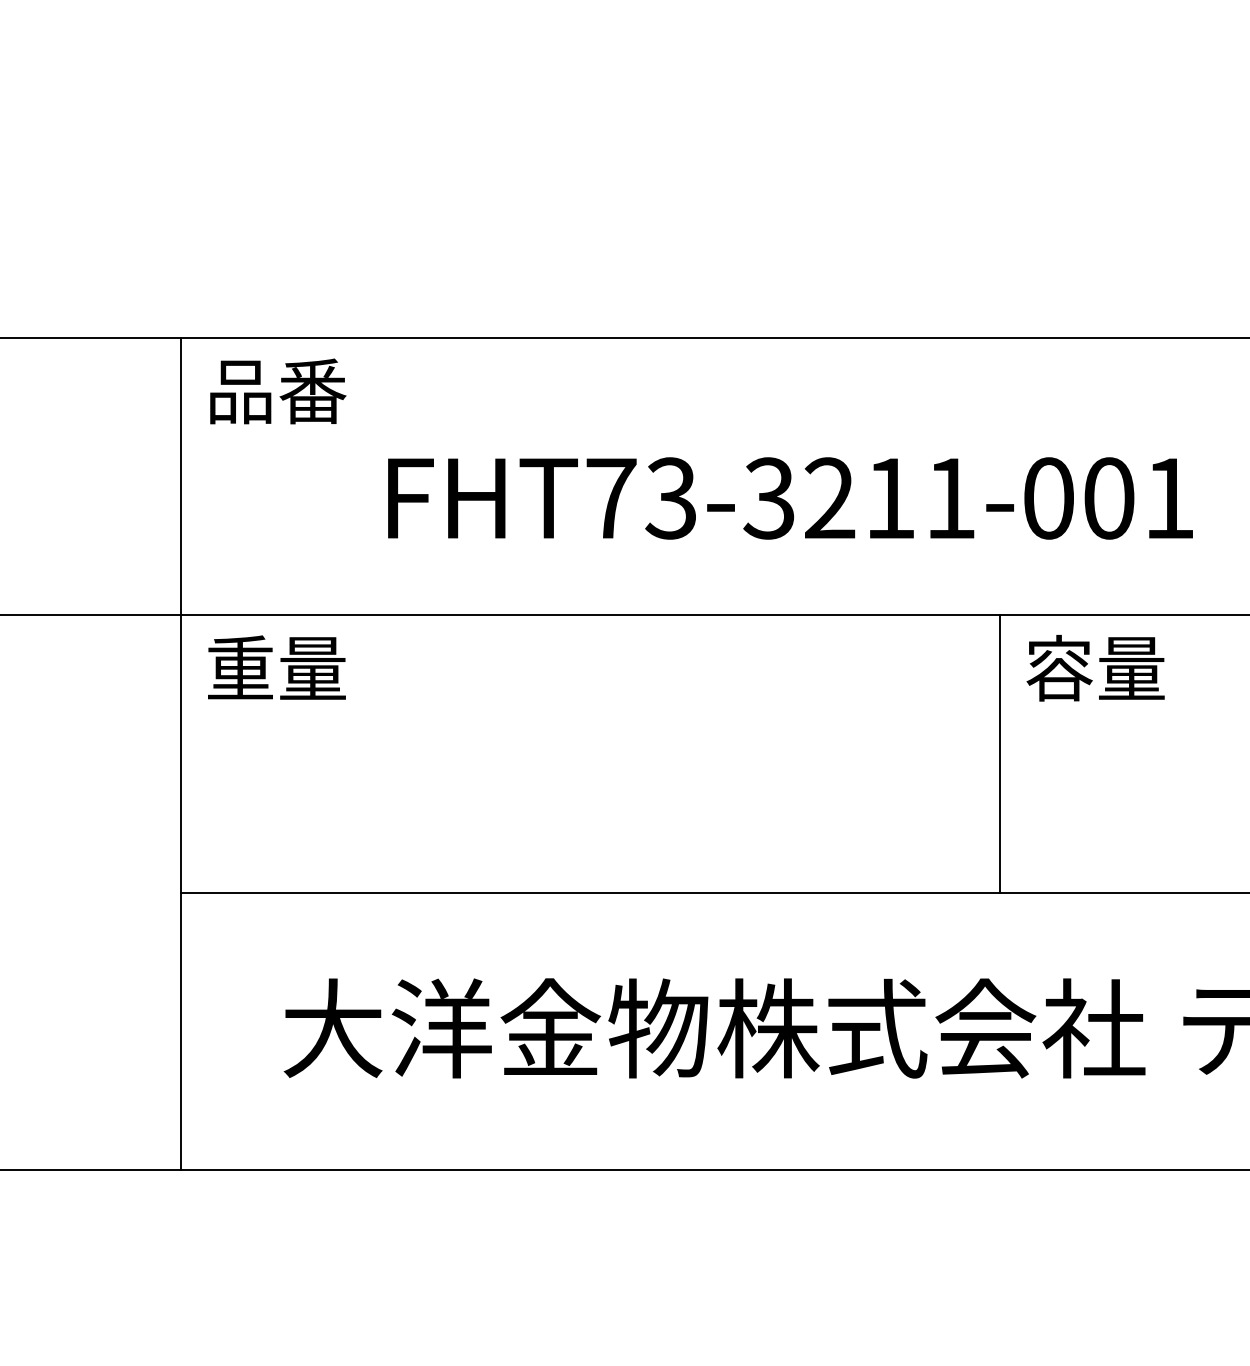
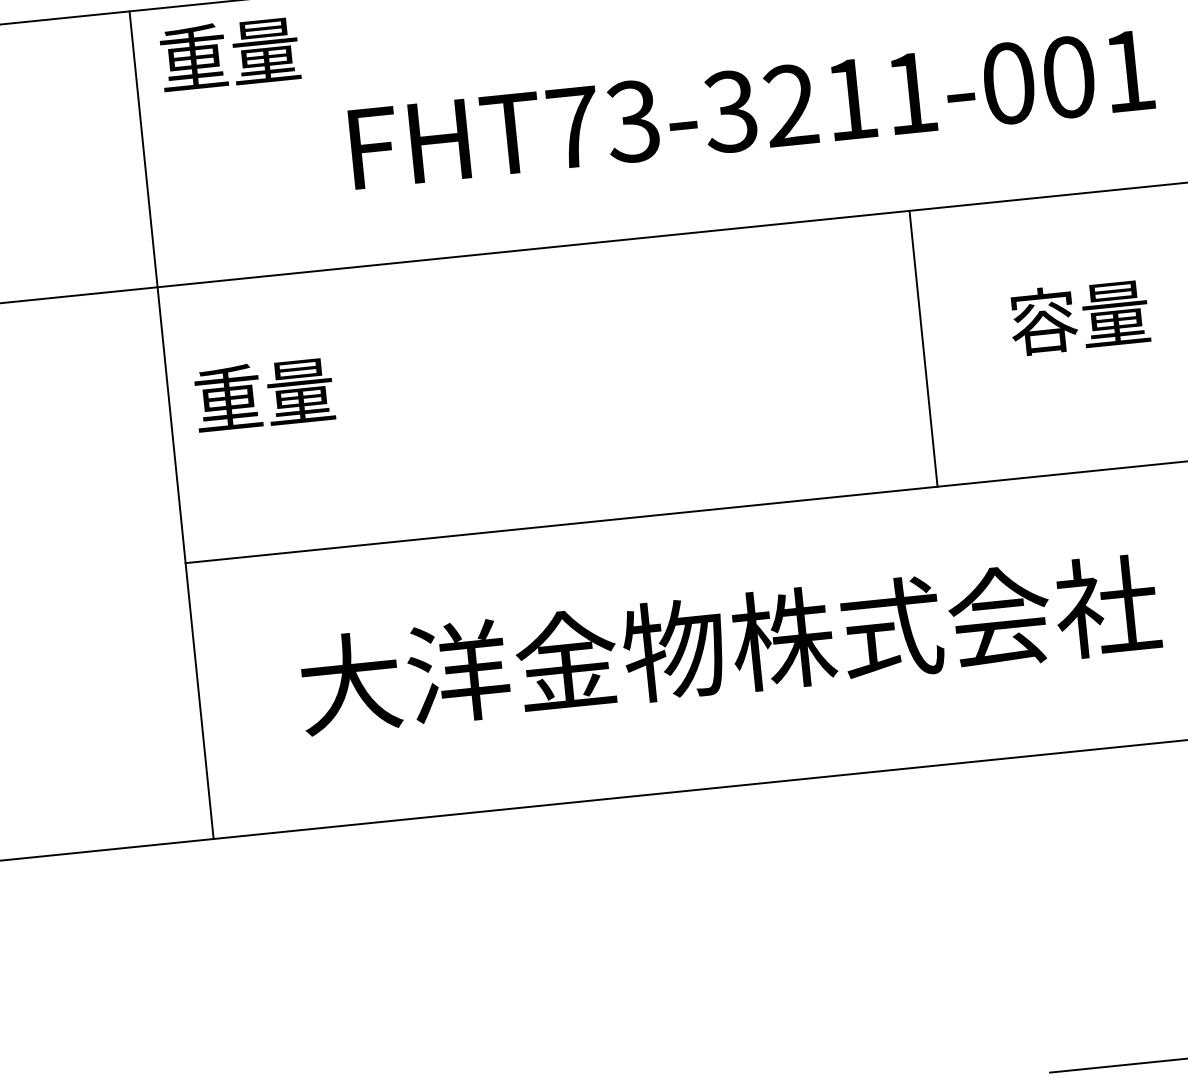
text: (277, 391) -> (230, 54), 品番 -> 重量
text: (276, 667) -> (264, 394), moved
text: (1095, 668) -> (1079, 317), moved
line: (1000, 753) -> (923, 348), moved

